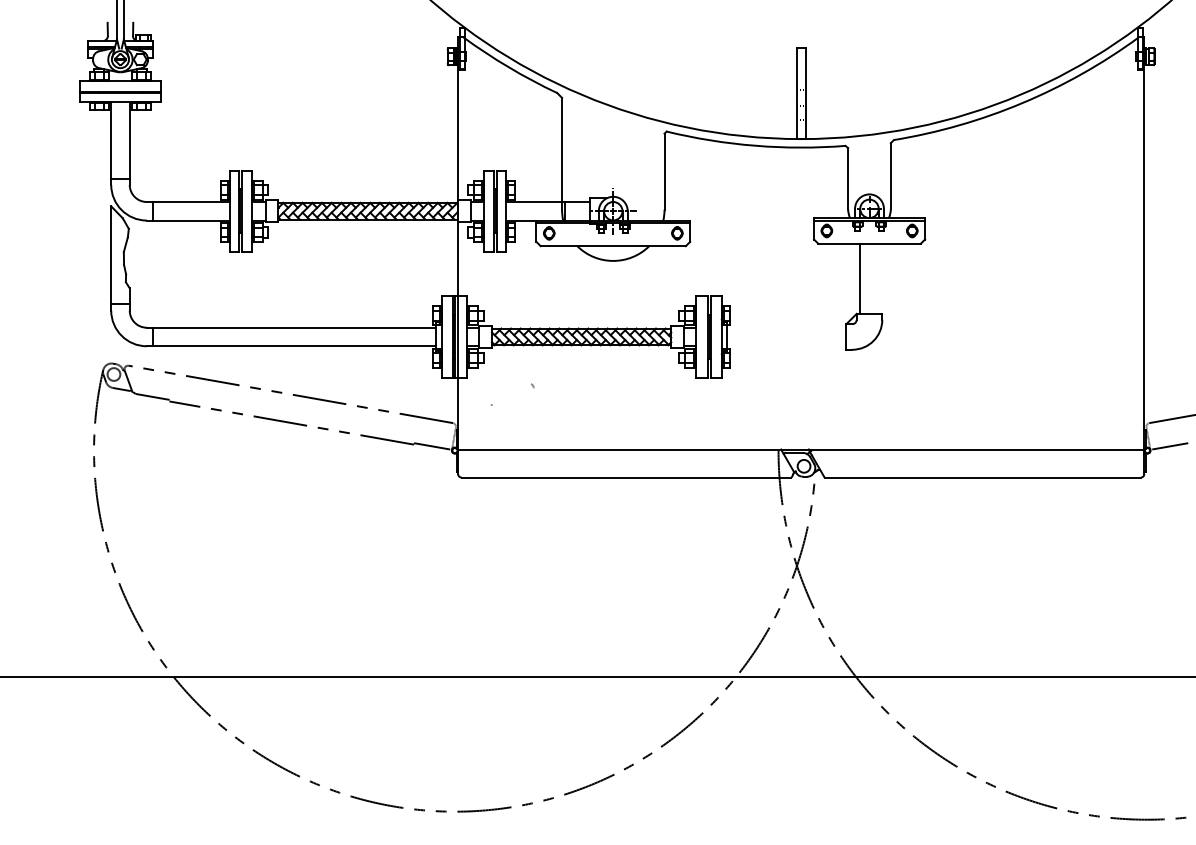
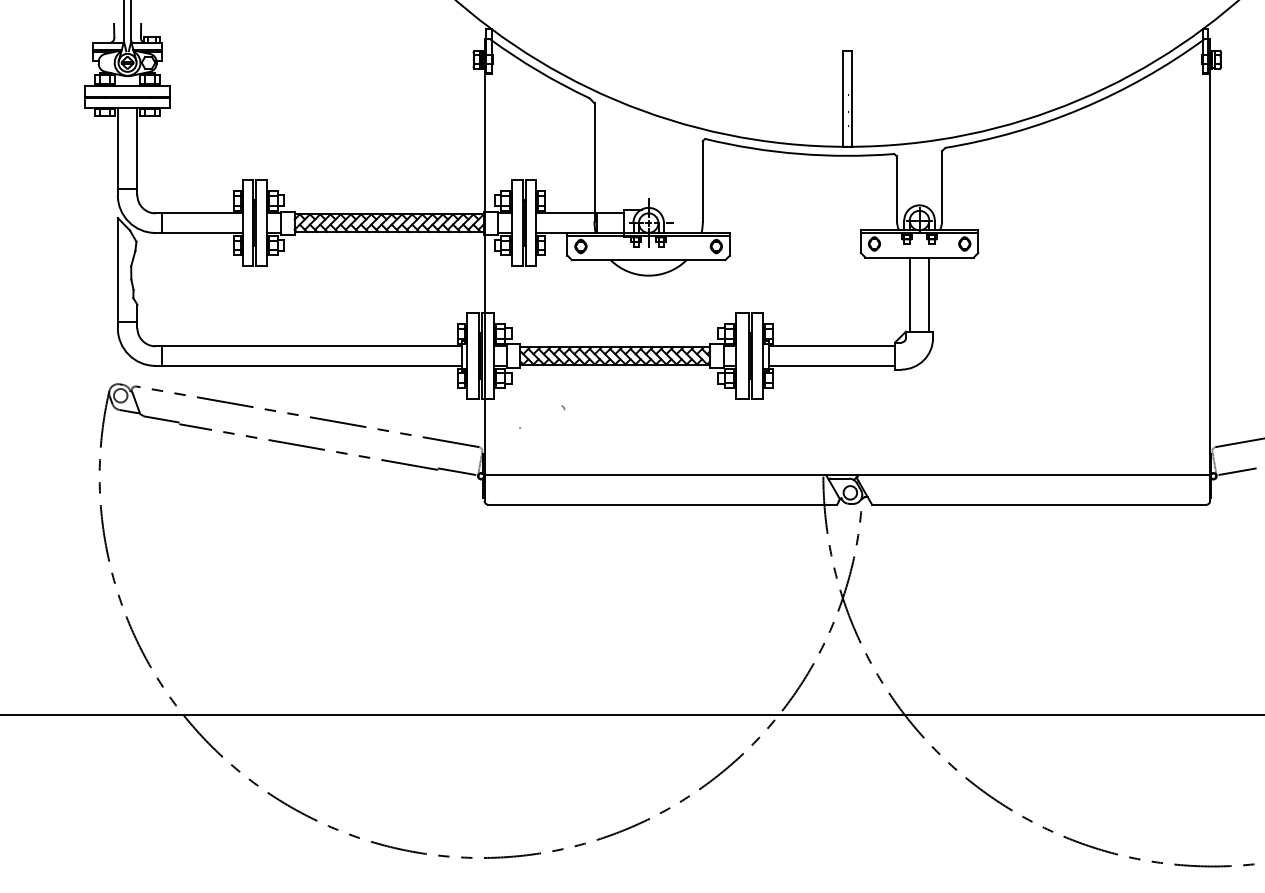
line: (878, 278) -> (929, 294), added
line: (786, 327) -> (831, 346), added
line: (786, 346) -> (831, 366), added

